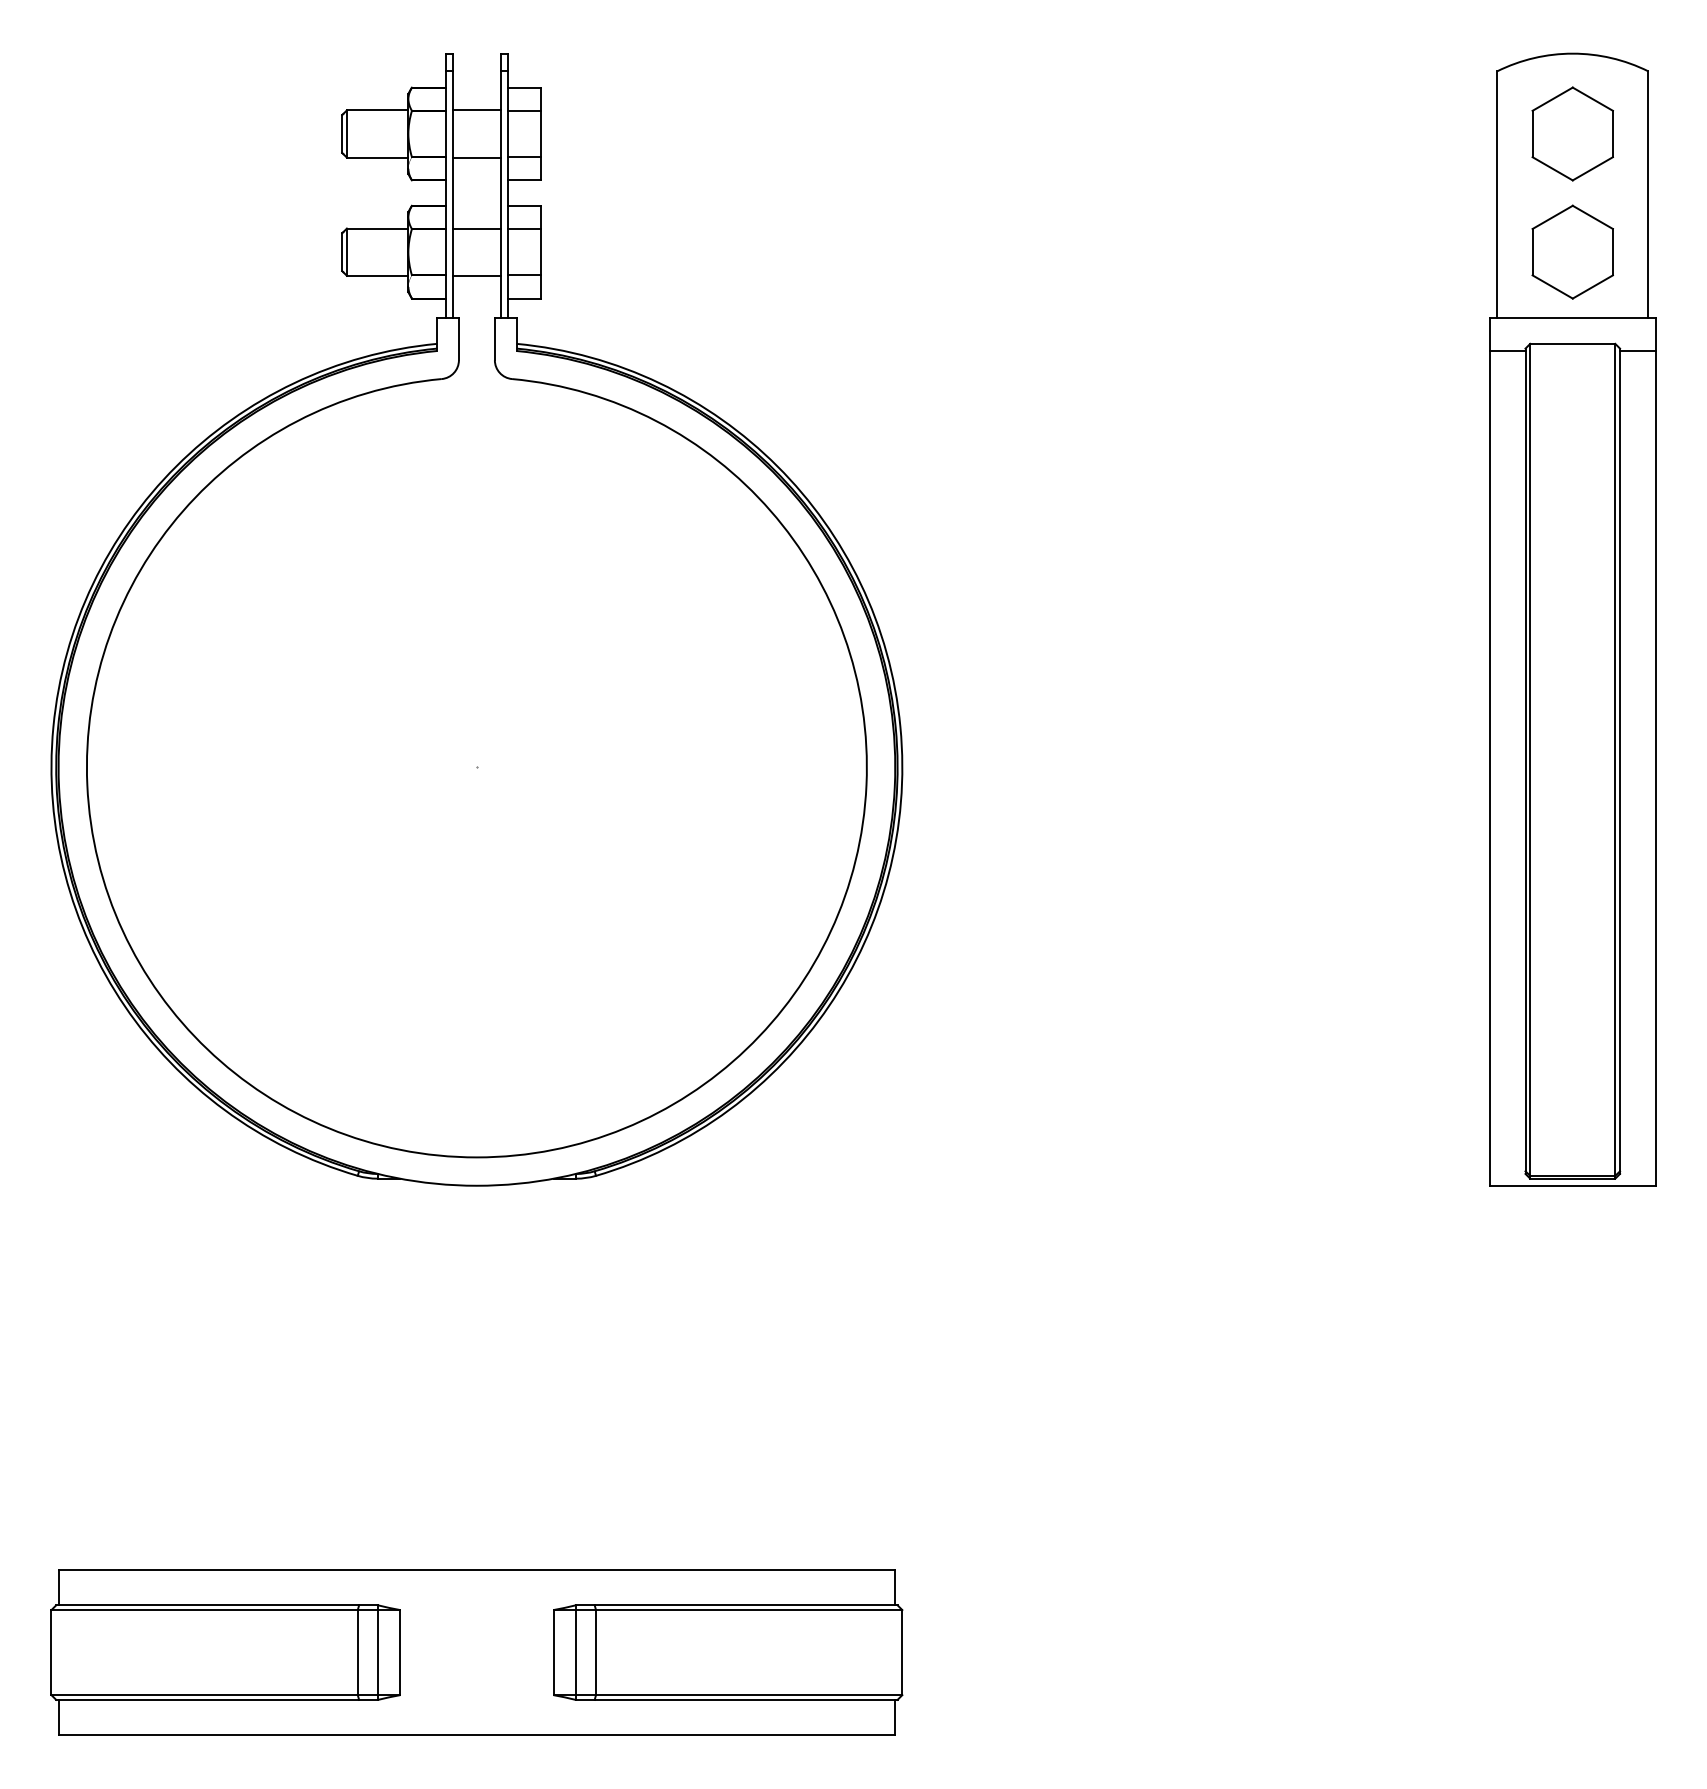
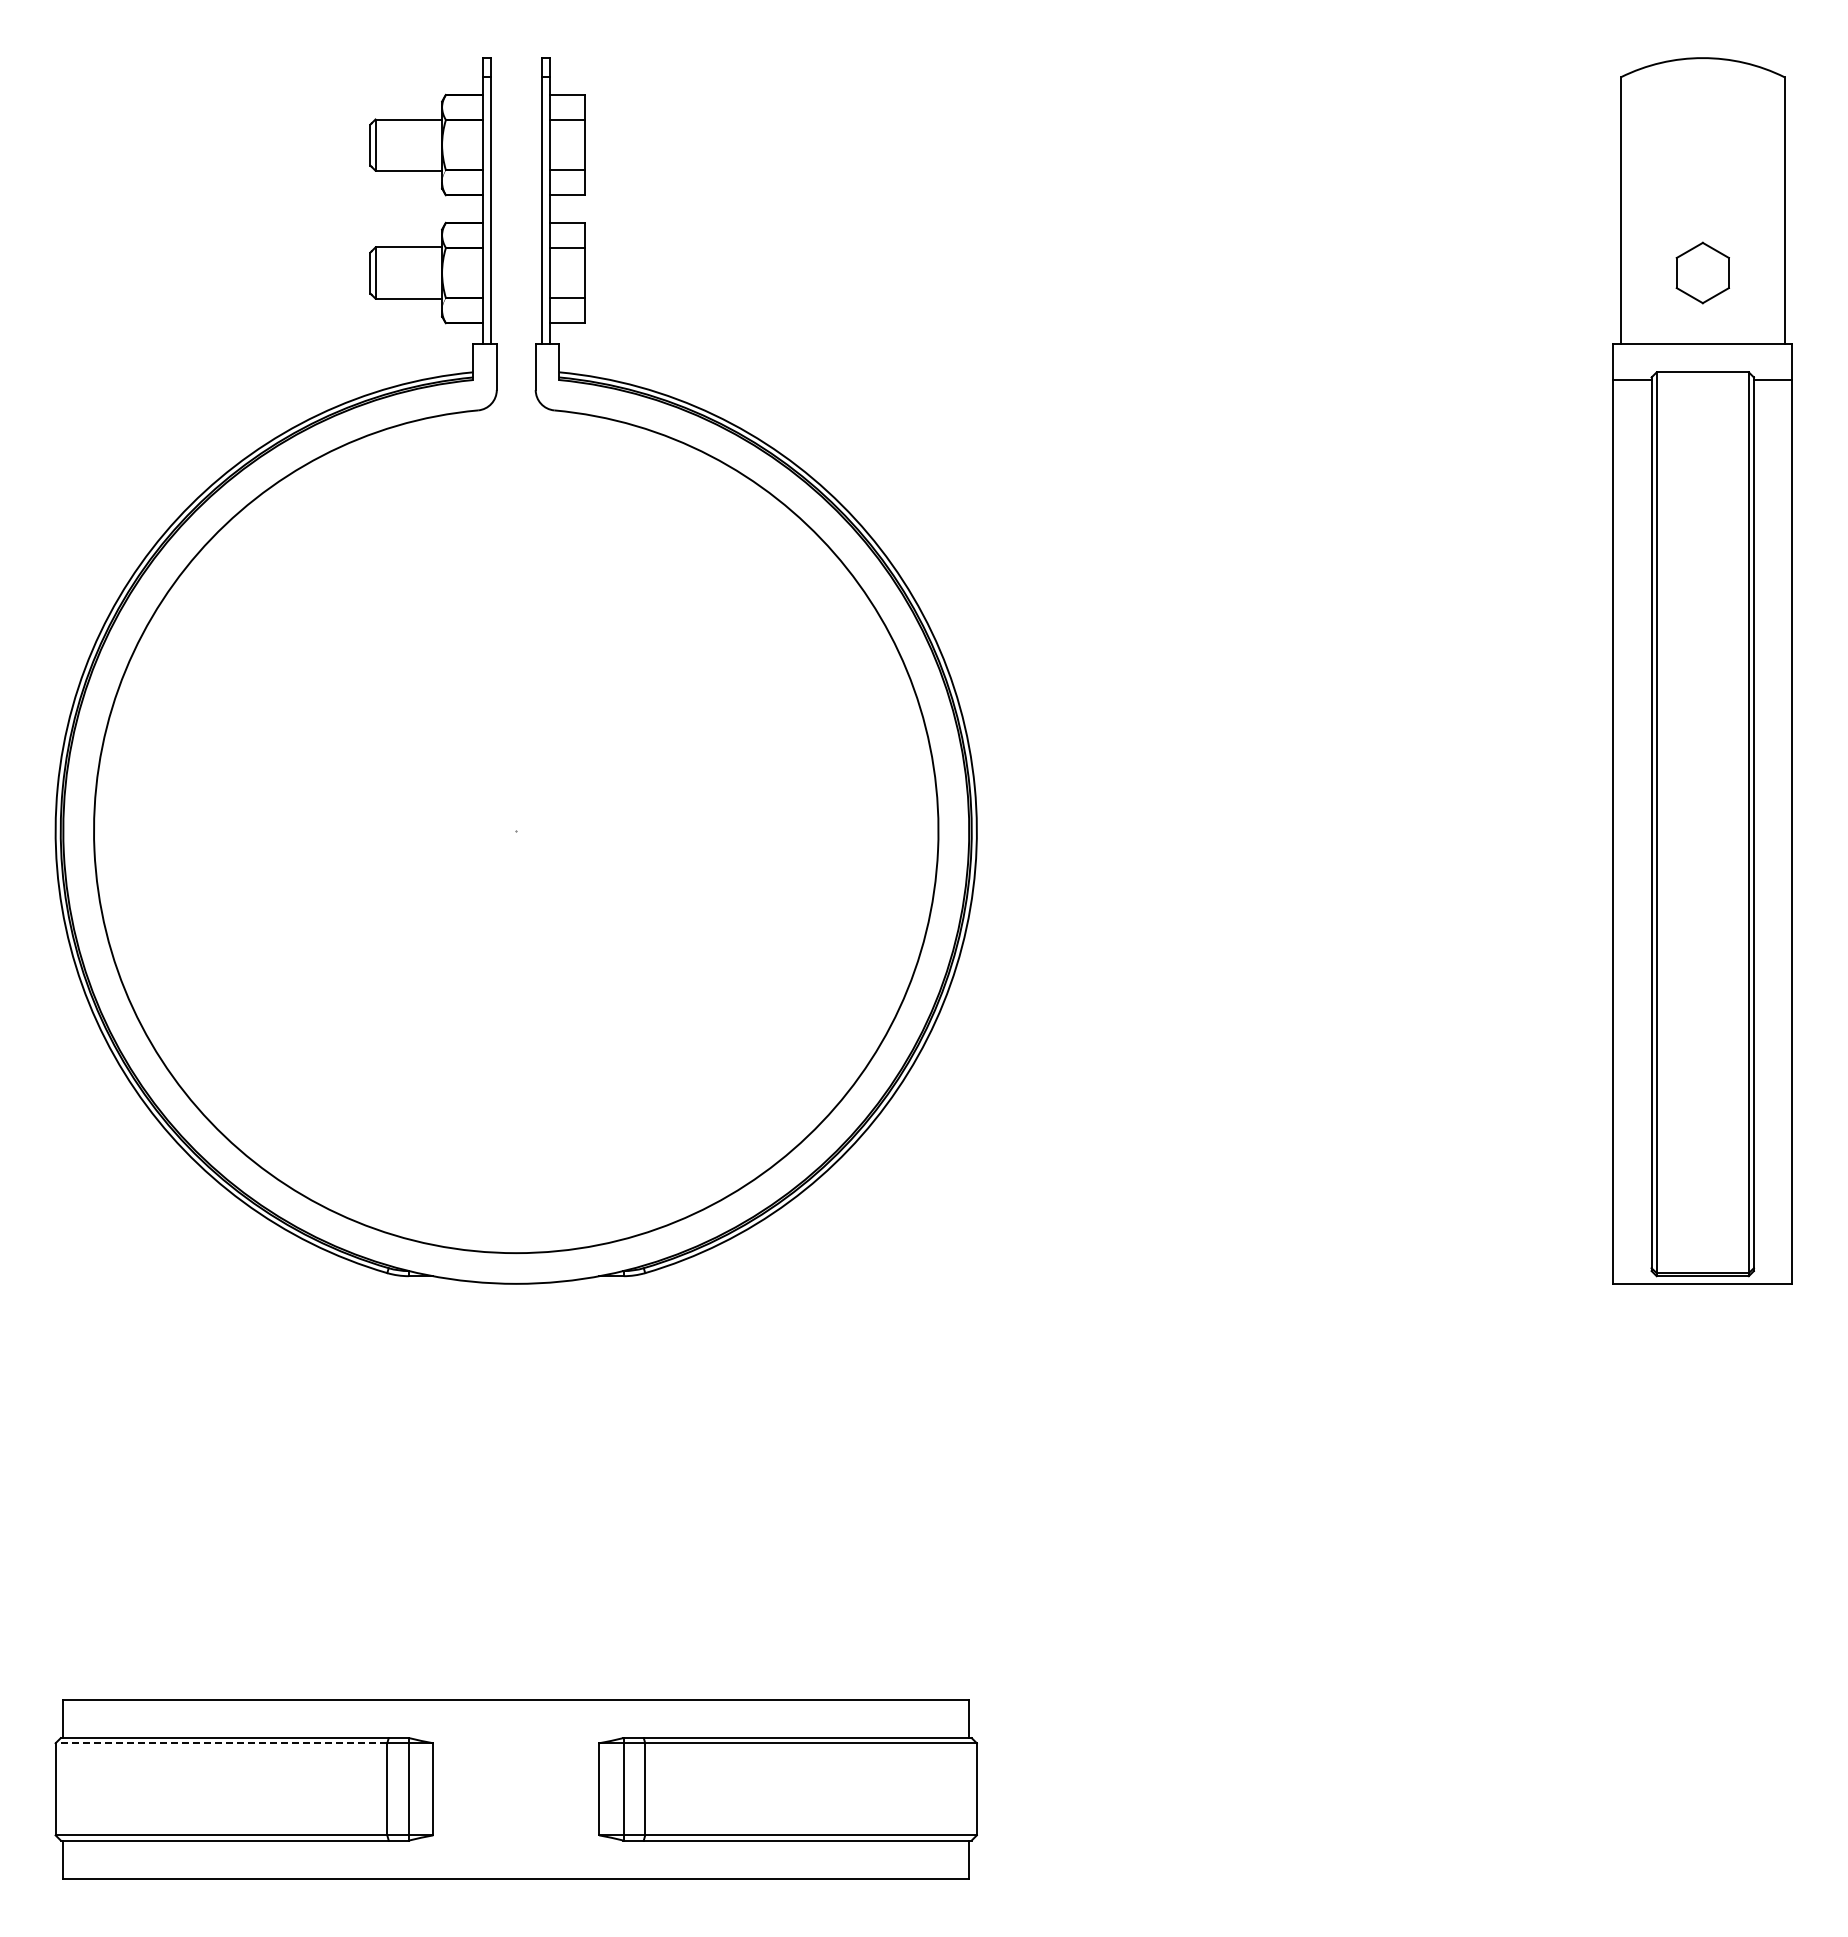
line: (476, 110) -> (515, 119), removed
part: (1572, 133) -> (1702, 144), removed
line: (476, 157) -> (515, 170), removed
line: (476, 228) -> (515, 247), removed
part: (1572, 251) -> (1702, 272), size x0.6
line: (476, 275) -> (515, 298), removed
line: (204, 1610) -> (221, 1743), solid -> dashed

